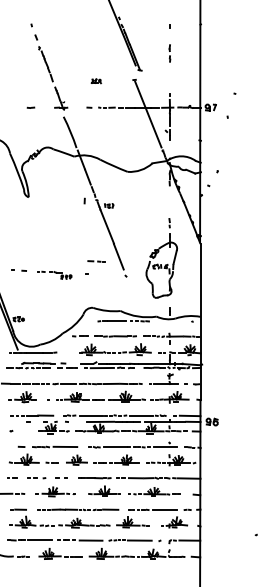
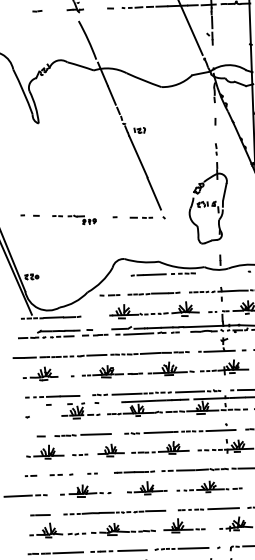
line: (84, 200) -> (215, 121), moved
line: (97, 261) -> (142, 217), moved
part: (61, 477) -> (92, 472), size x0.62

